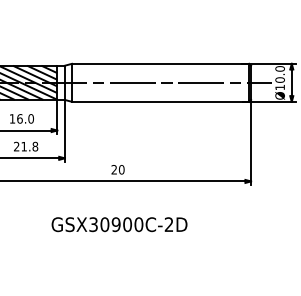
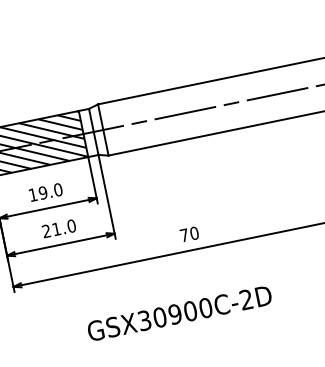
text: (19, 118) -> (42, 192), 16.0 -> 19.0
text: (35, 146) -> (71, 225), 21.8 -> 21.0
text: (113, 169) -> (183, 235), 20 -> 70
text: (119, 224) -> (179, 313), moved

